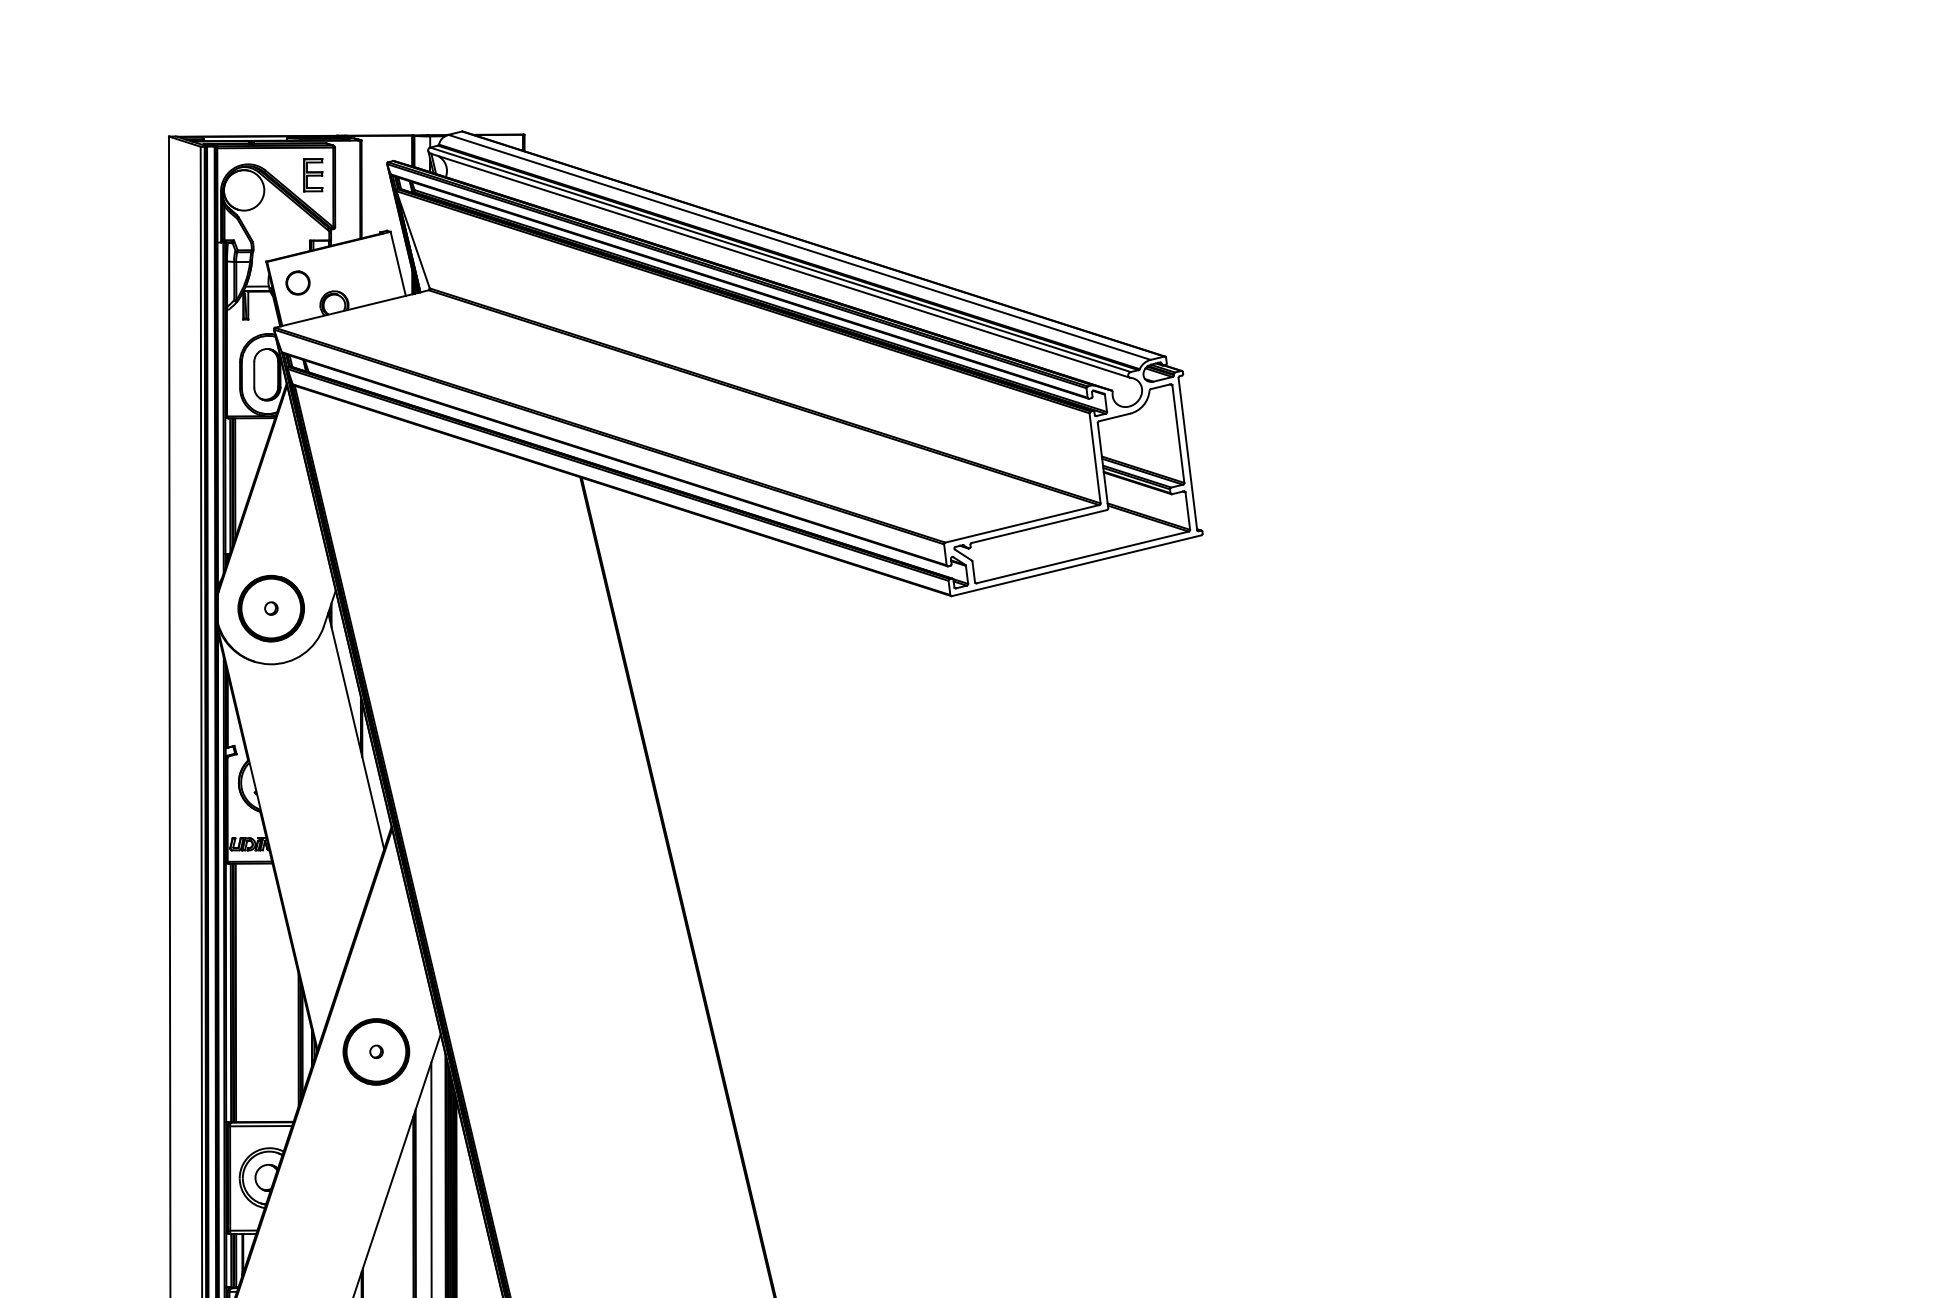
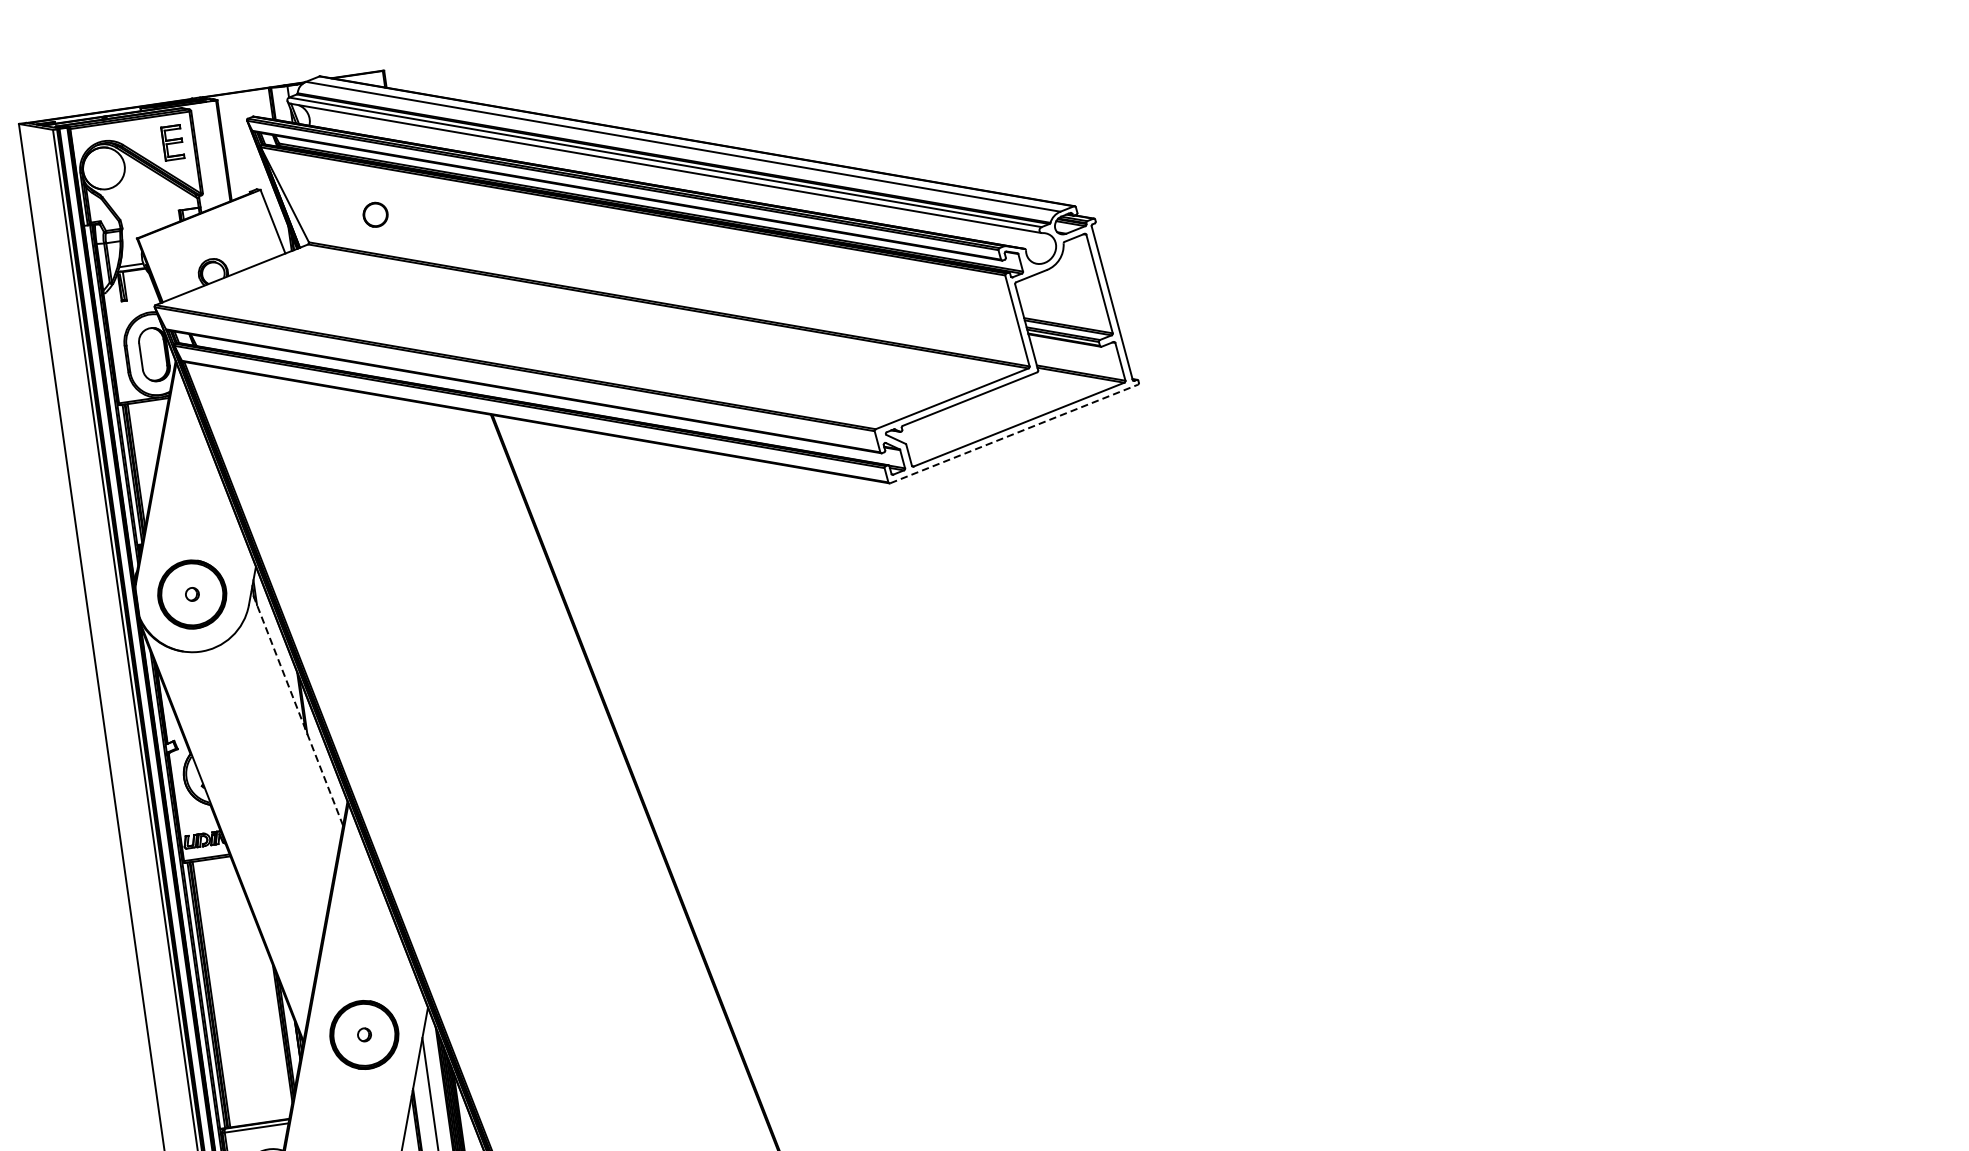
circle: (297, 282) -> (374, 214), moved
line: (1077, 565) -> (1014, 433), solid -> dashed
line: (356, 730) -> (297, 707), solid -> dashed

